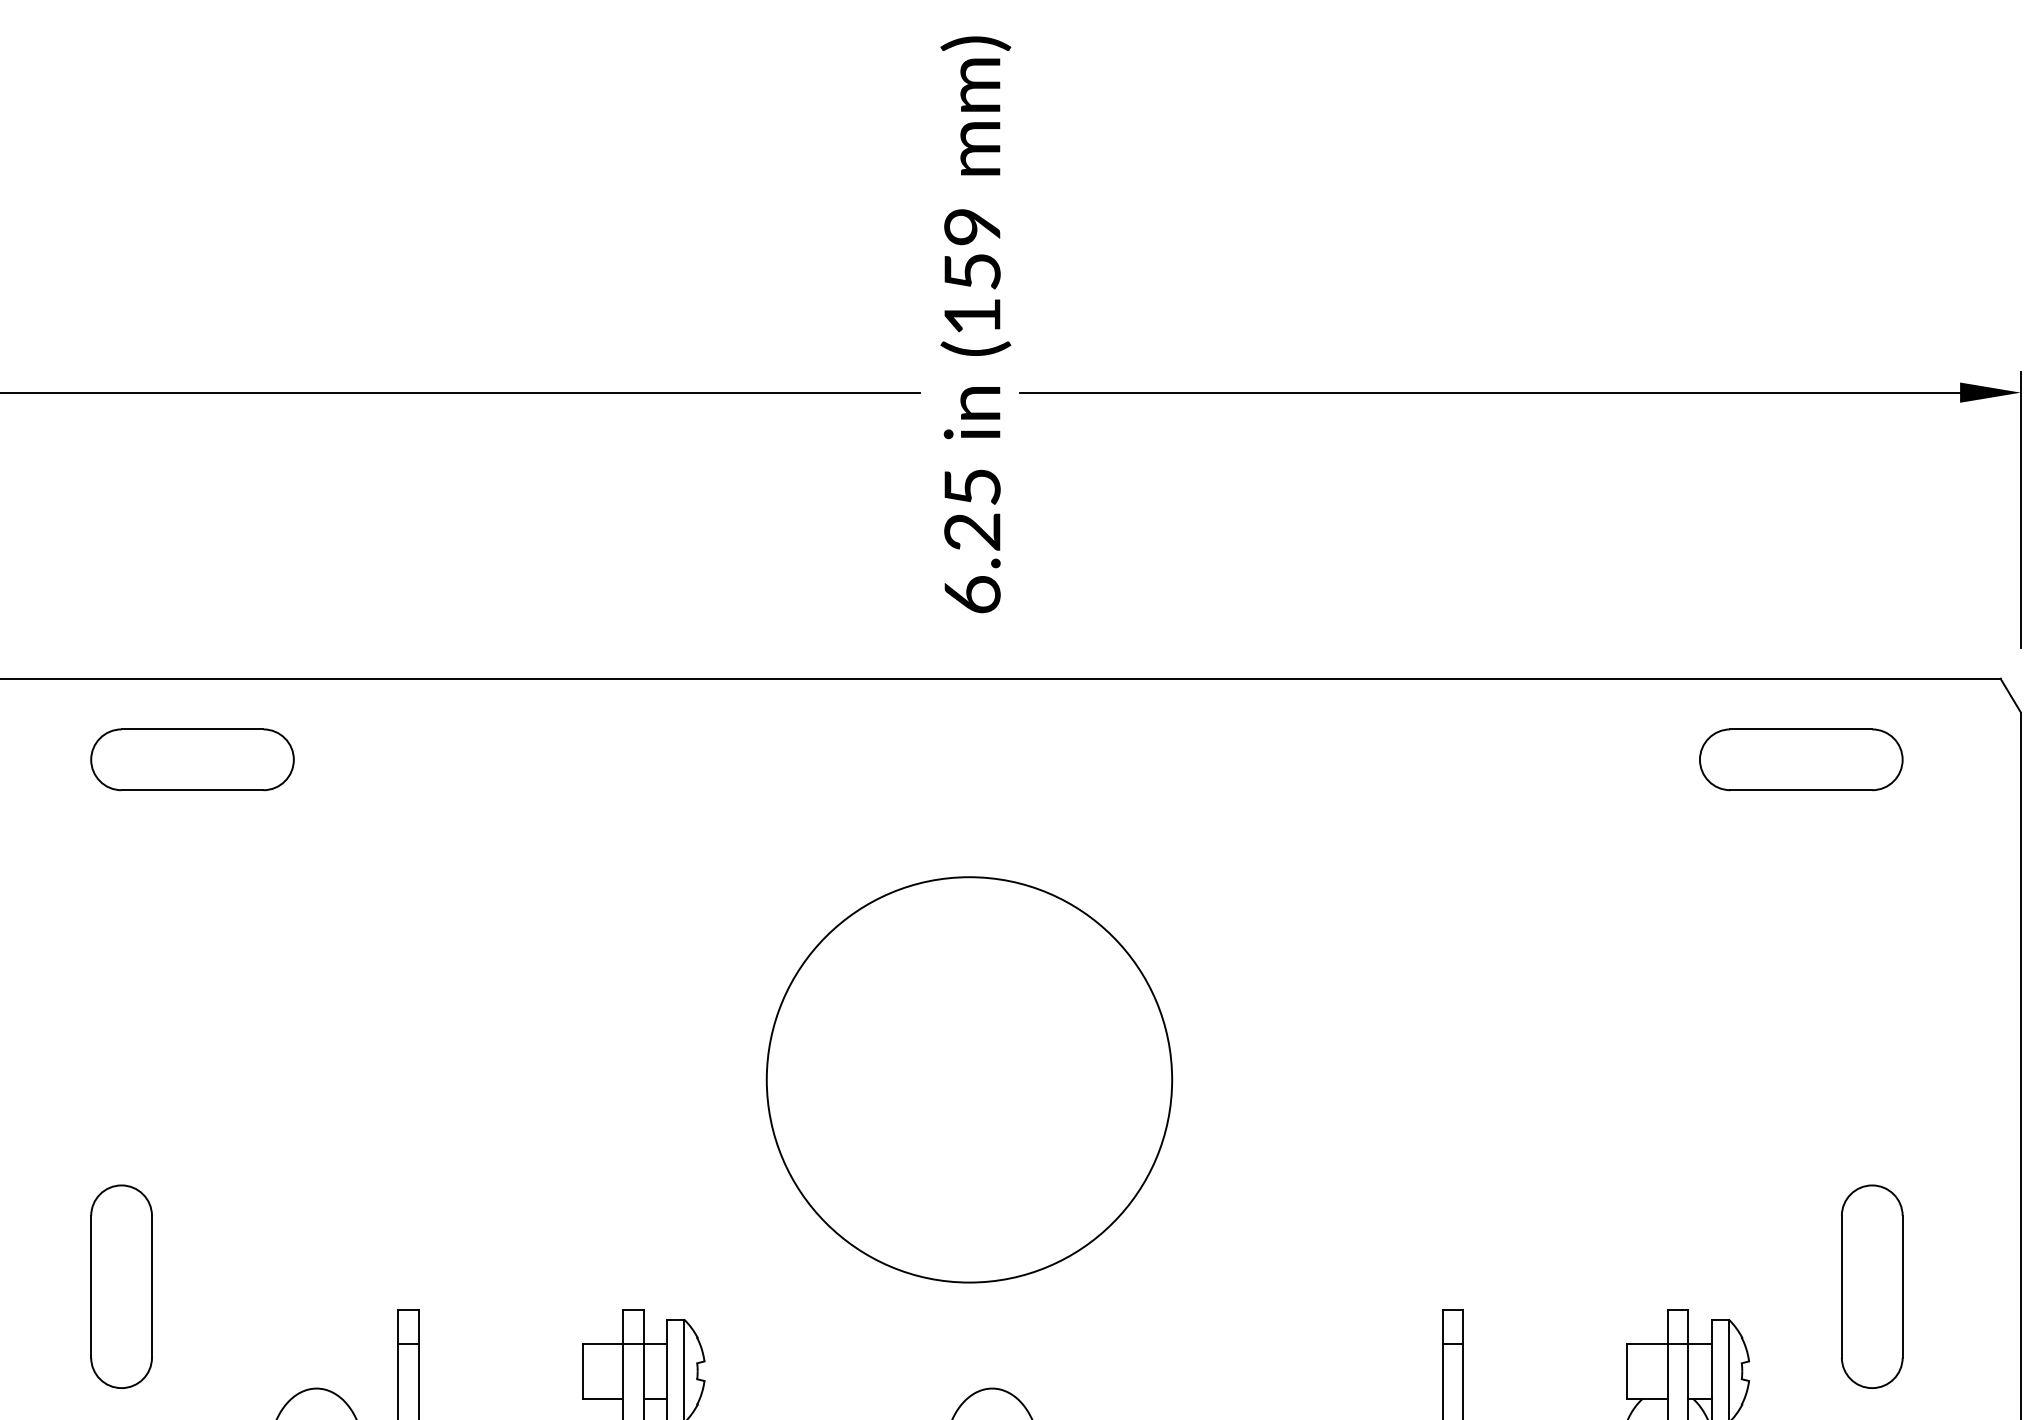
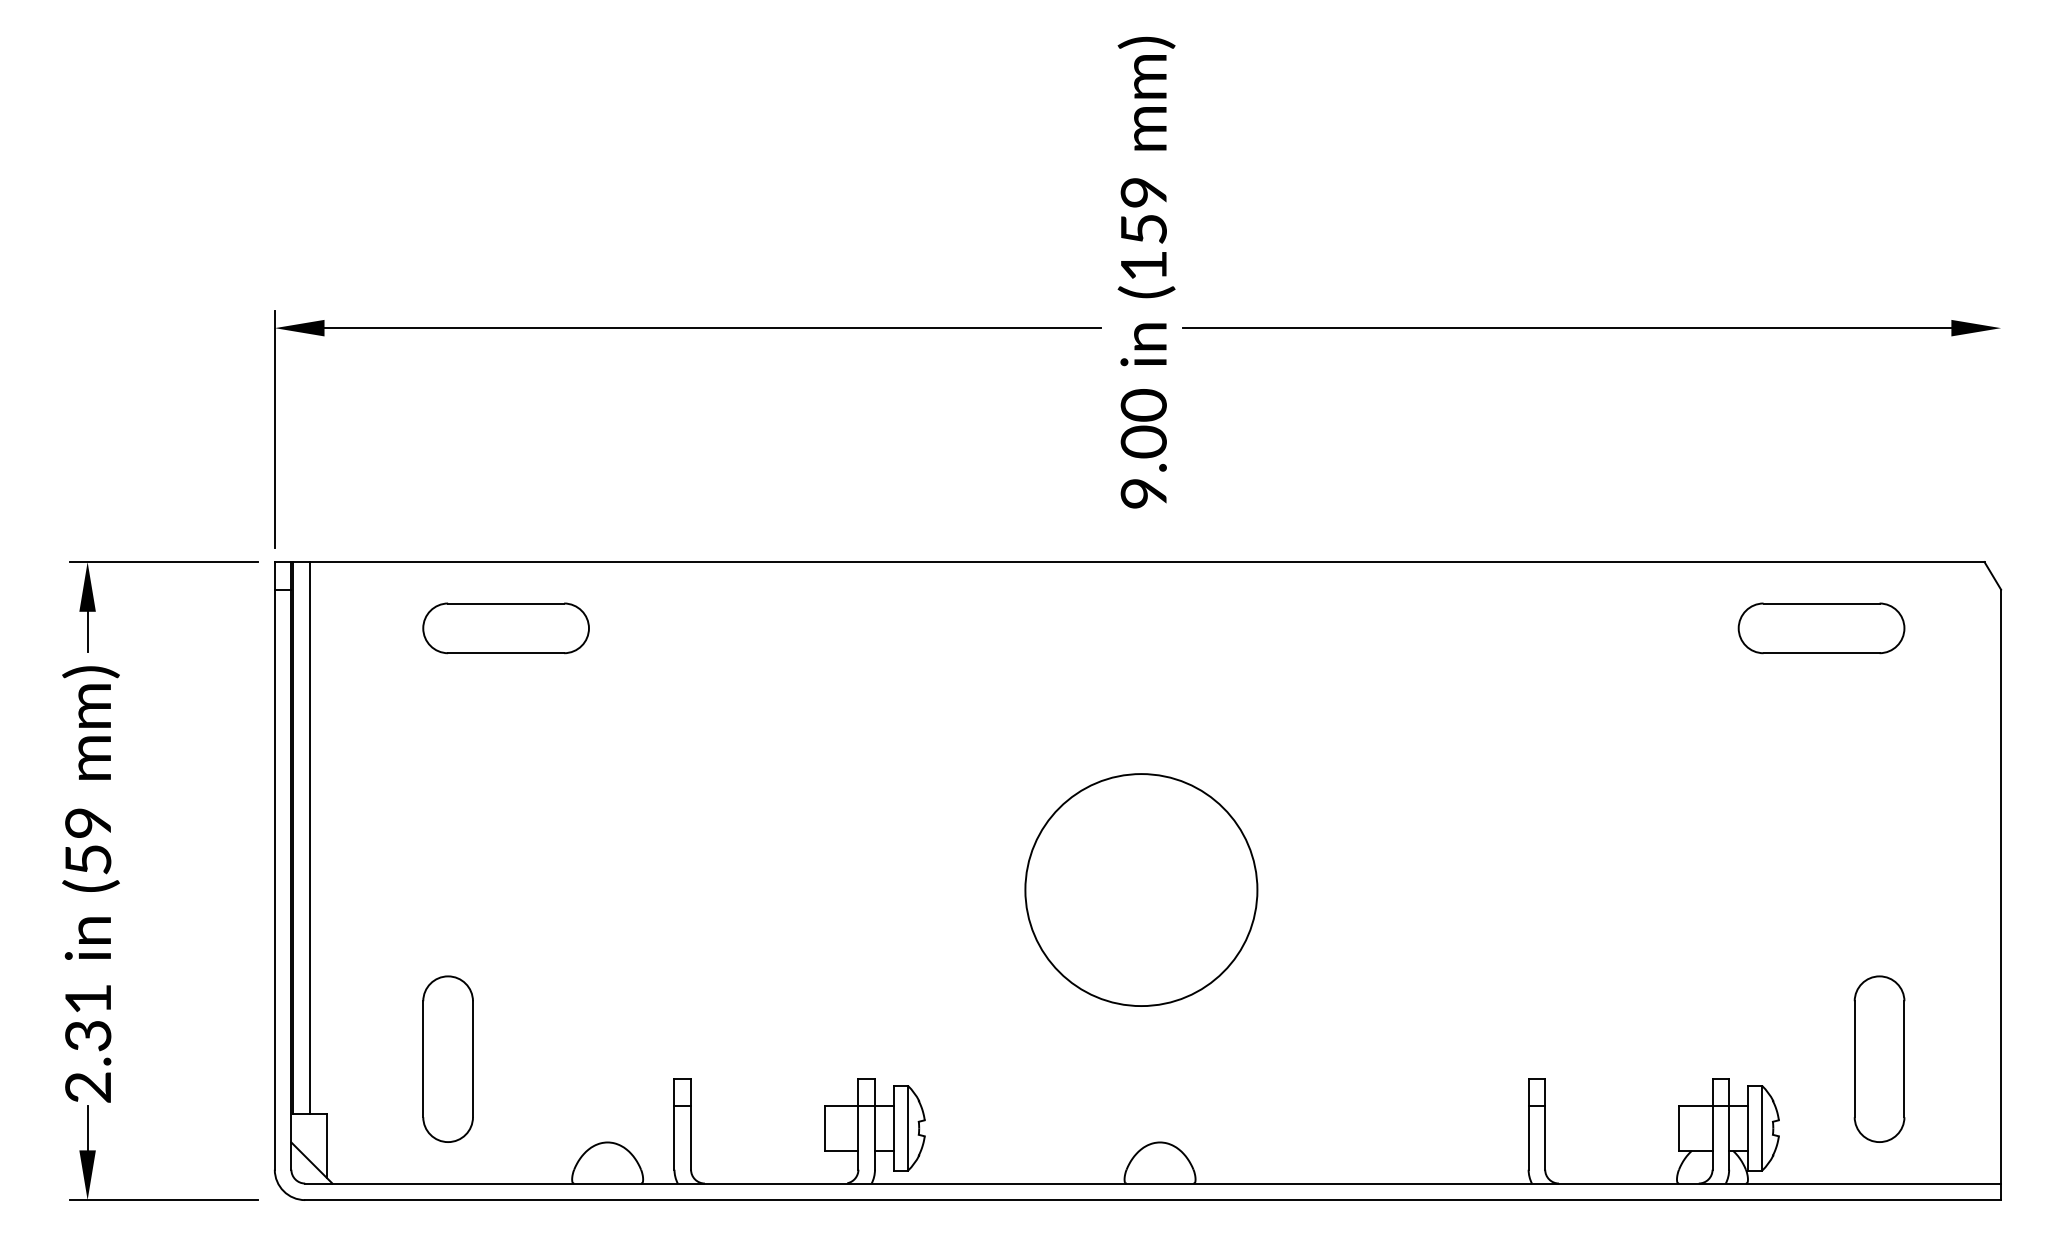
line: (2021, 509) -> (2001, 423), removed
text: (972, 539) -> (1143, 448), 6.25 -> 9.00
circle: (969, 1079) -> (1141, 889), size x0.7

